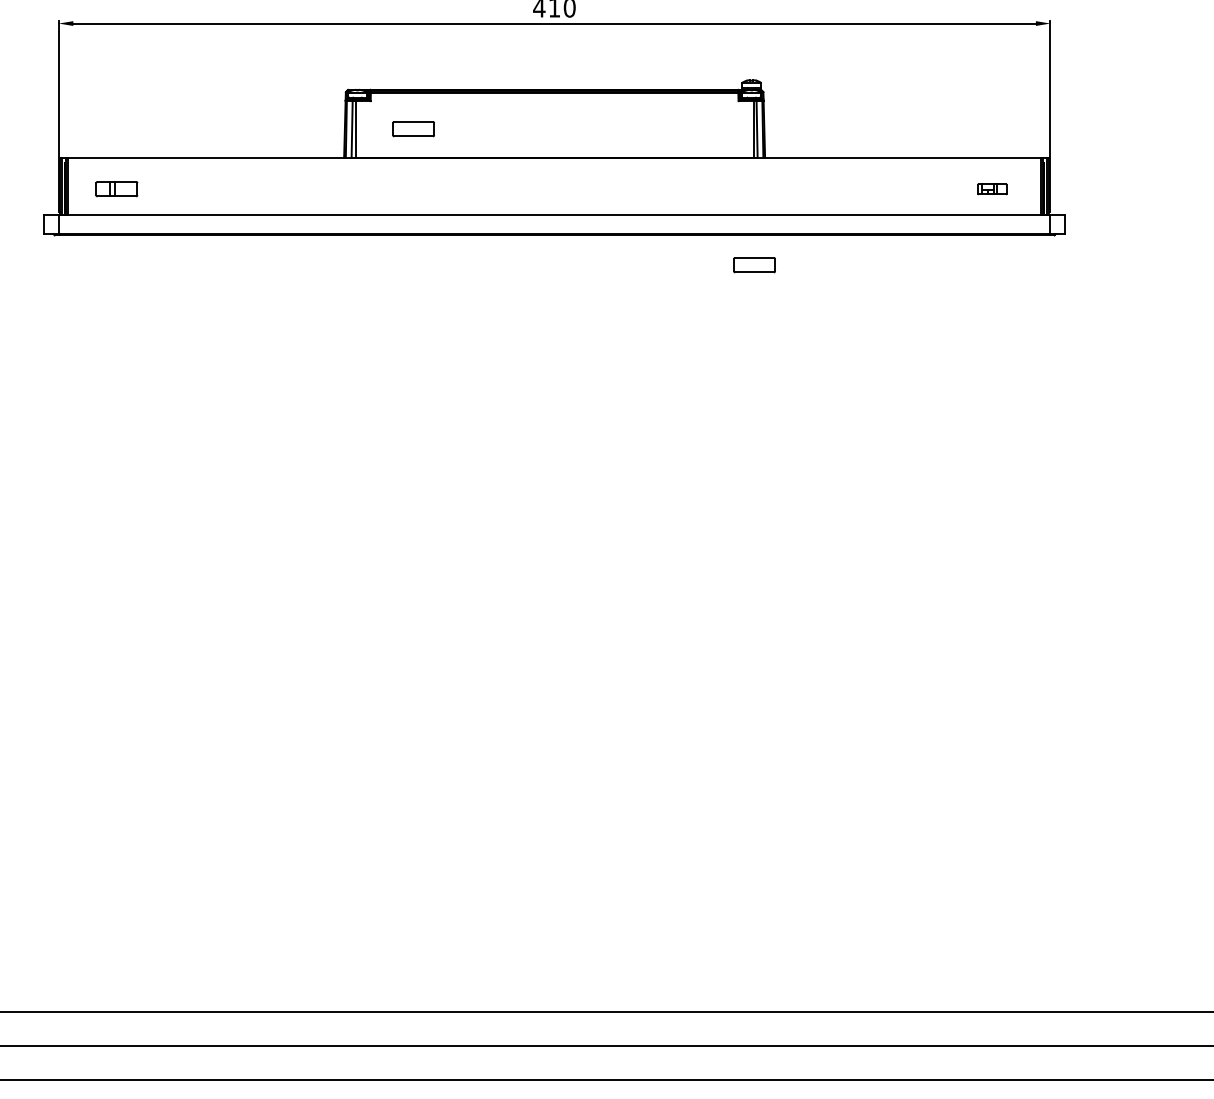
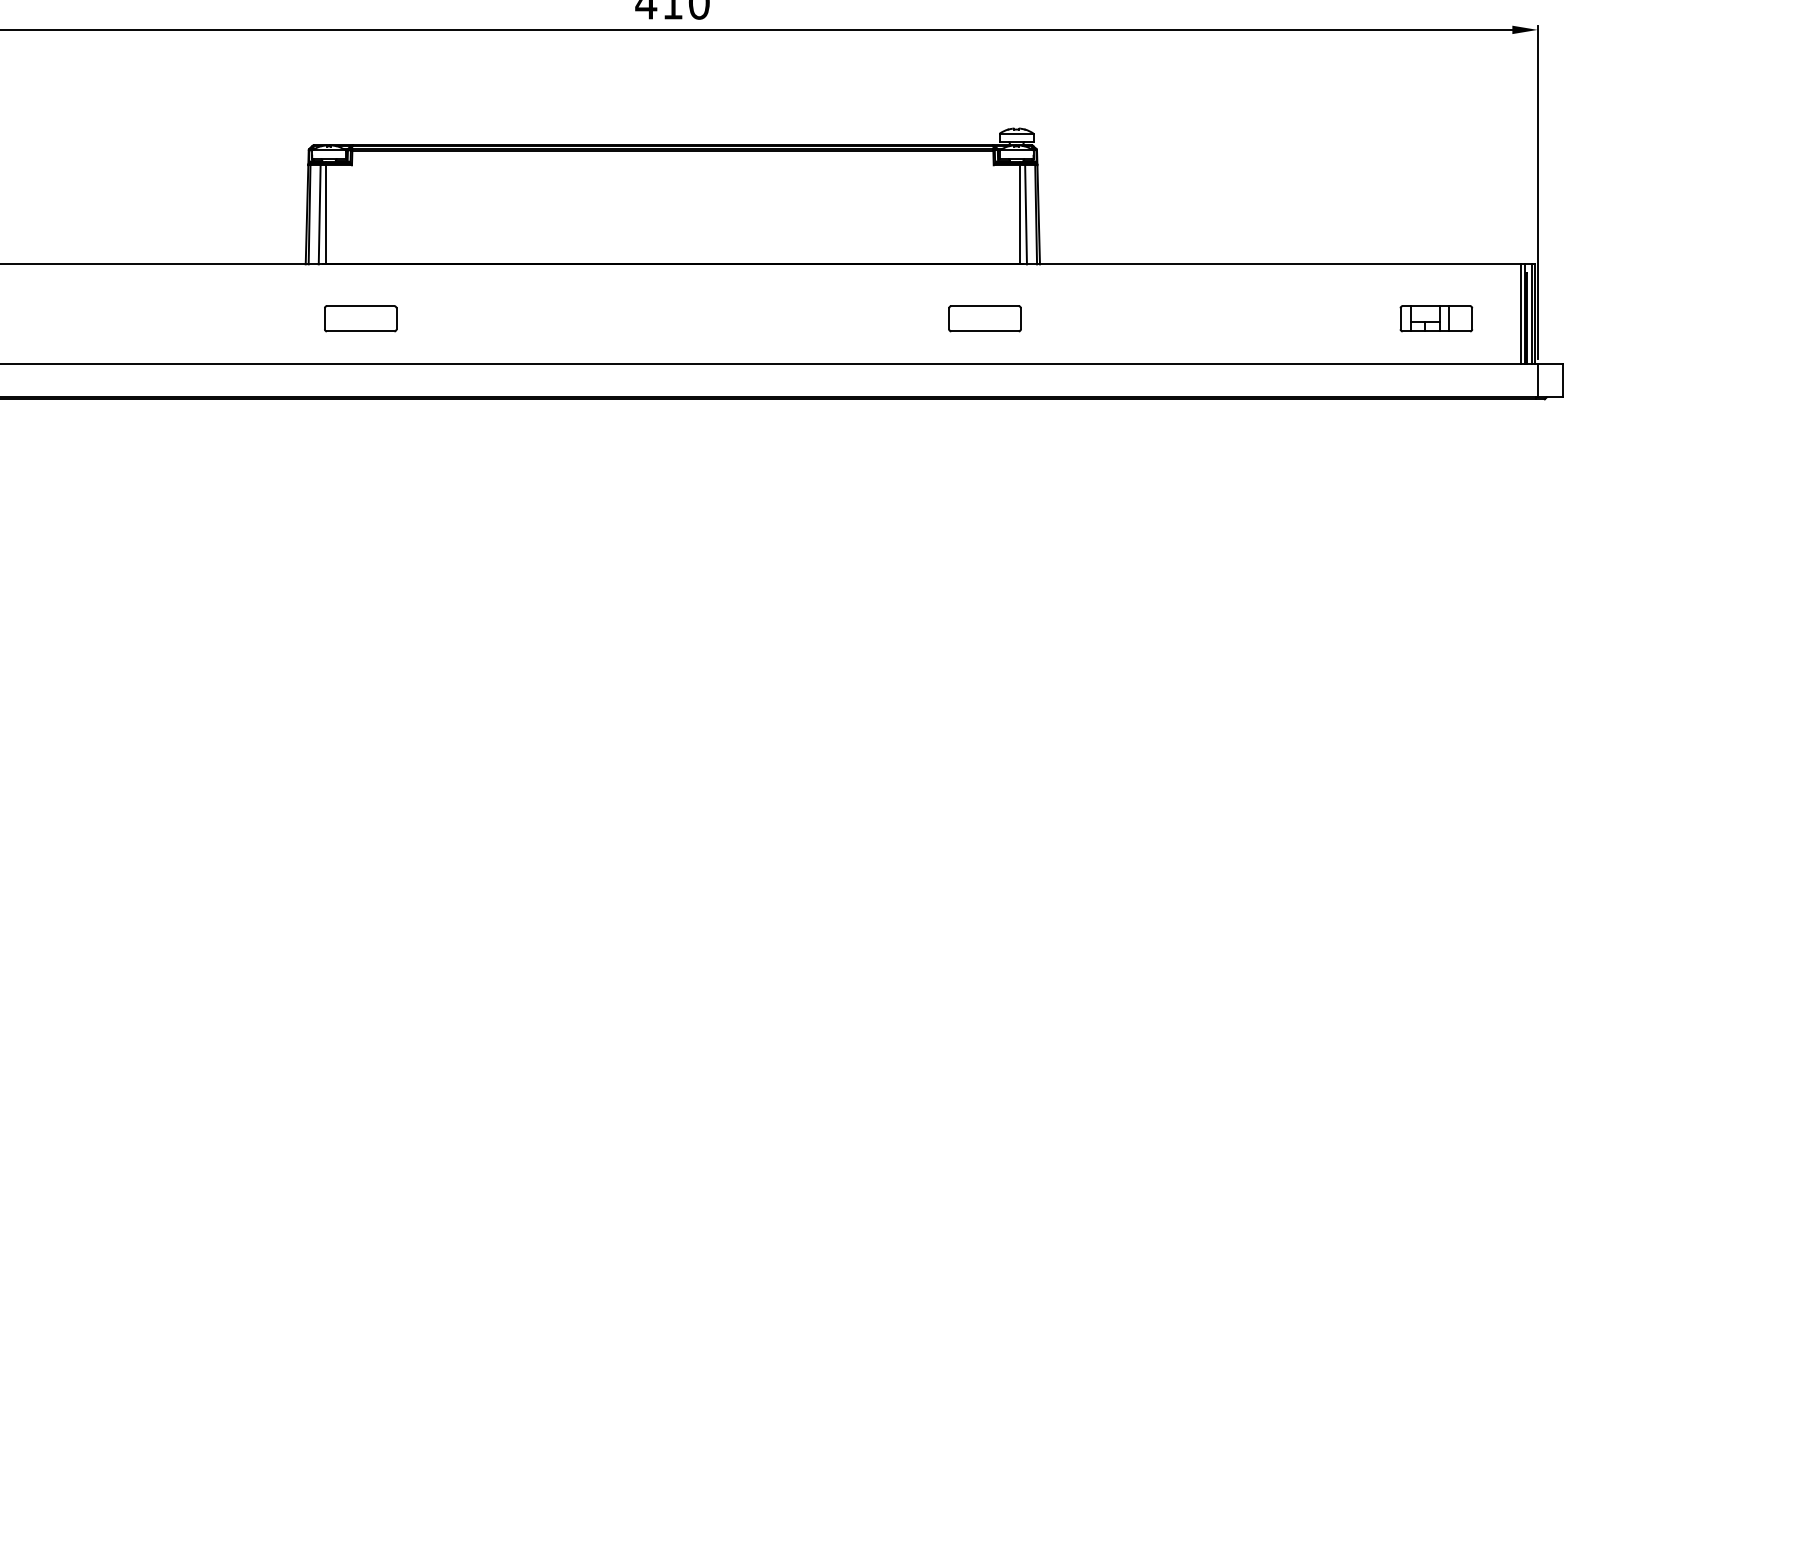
part: (413, 129) -> (360, 319), moved
part: (992, 189) -> (1436, 319), size x1.43
part: (754, 265) -> (984, 319), moved

